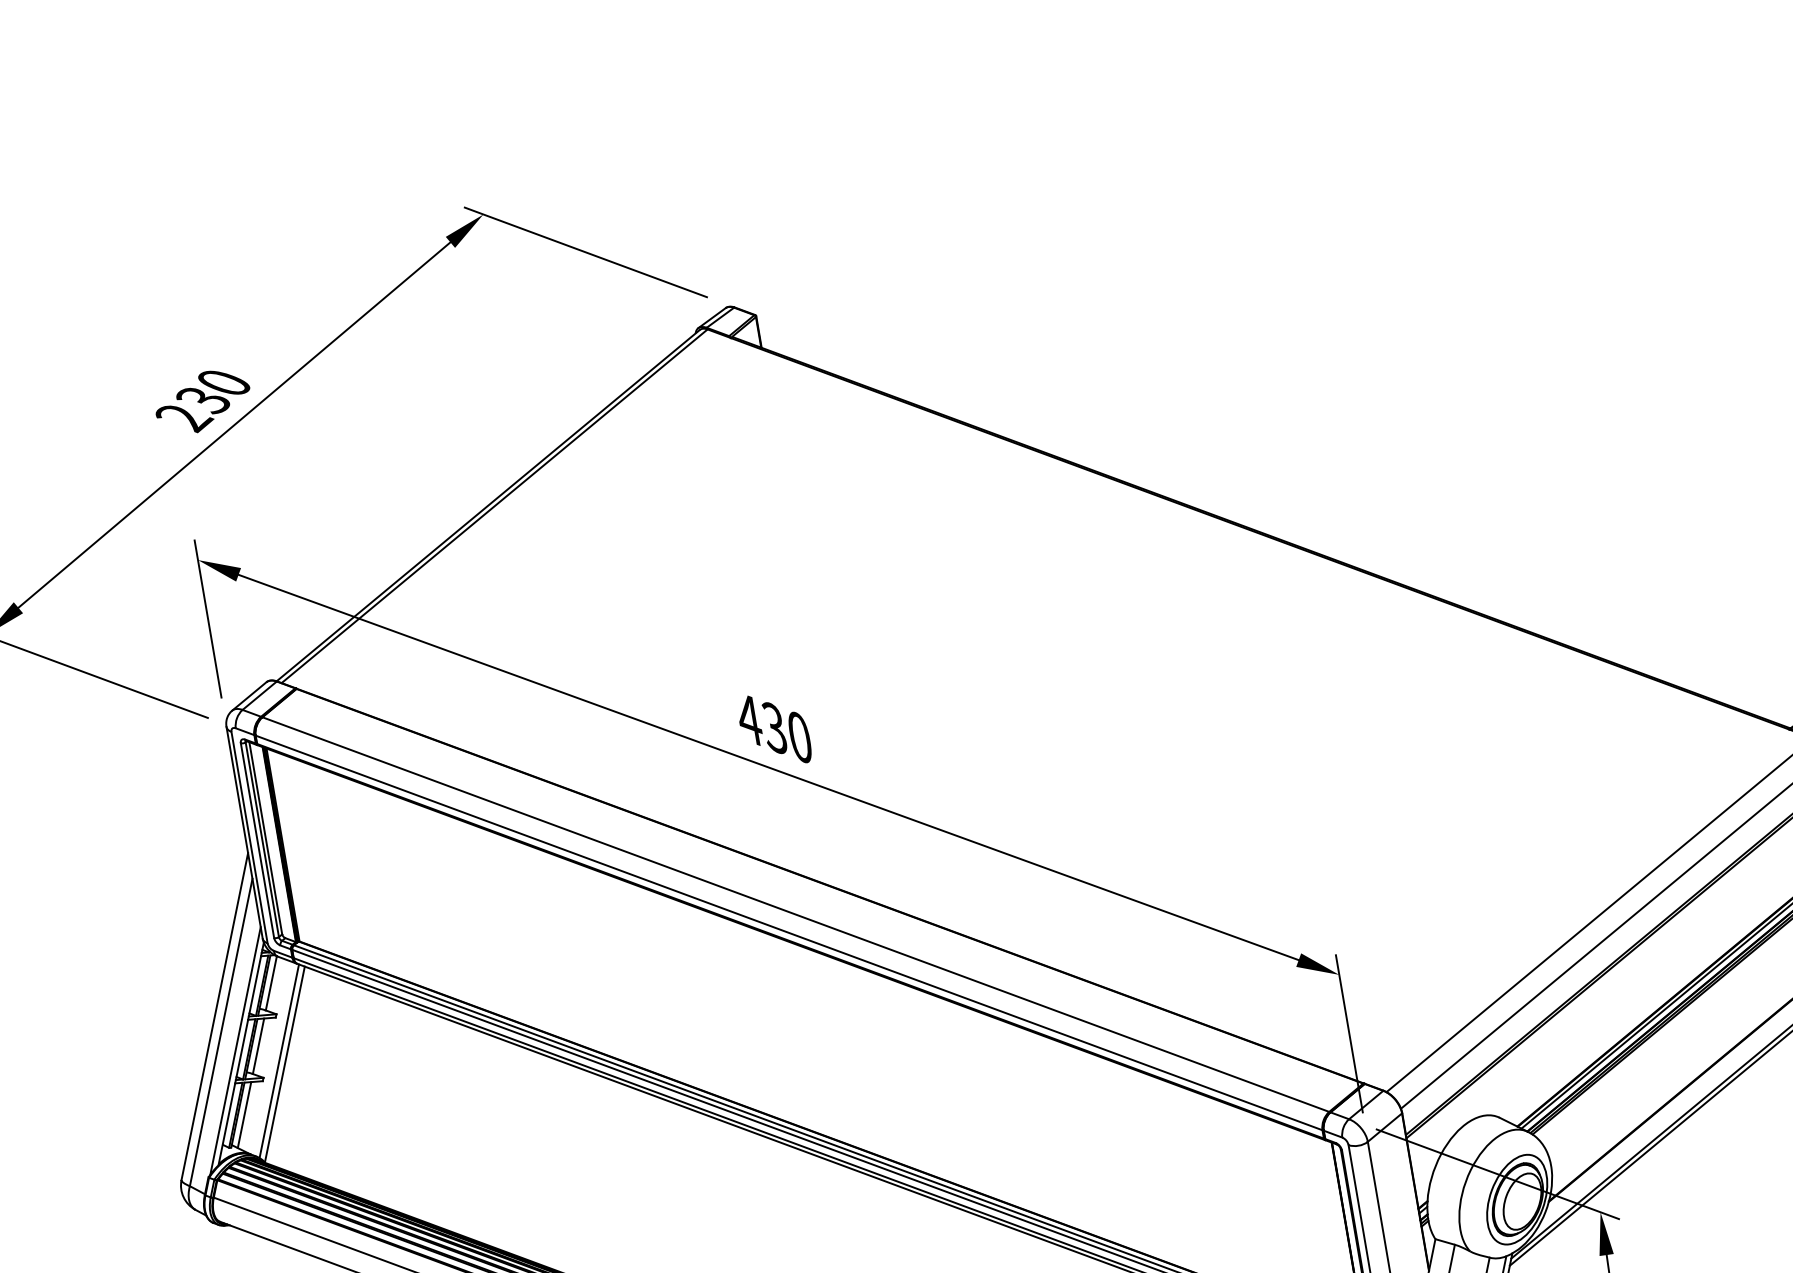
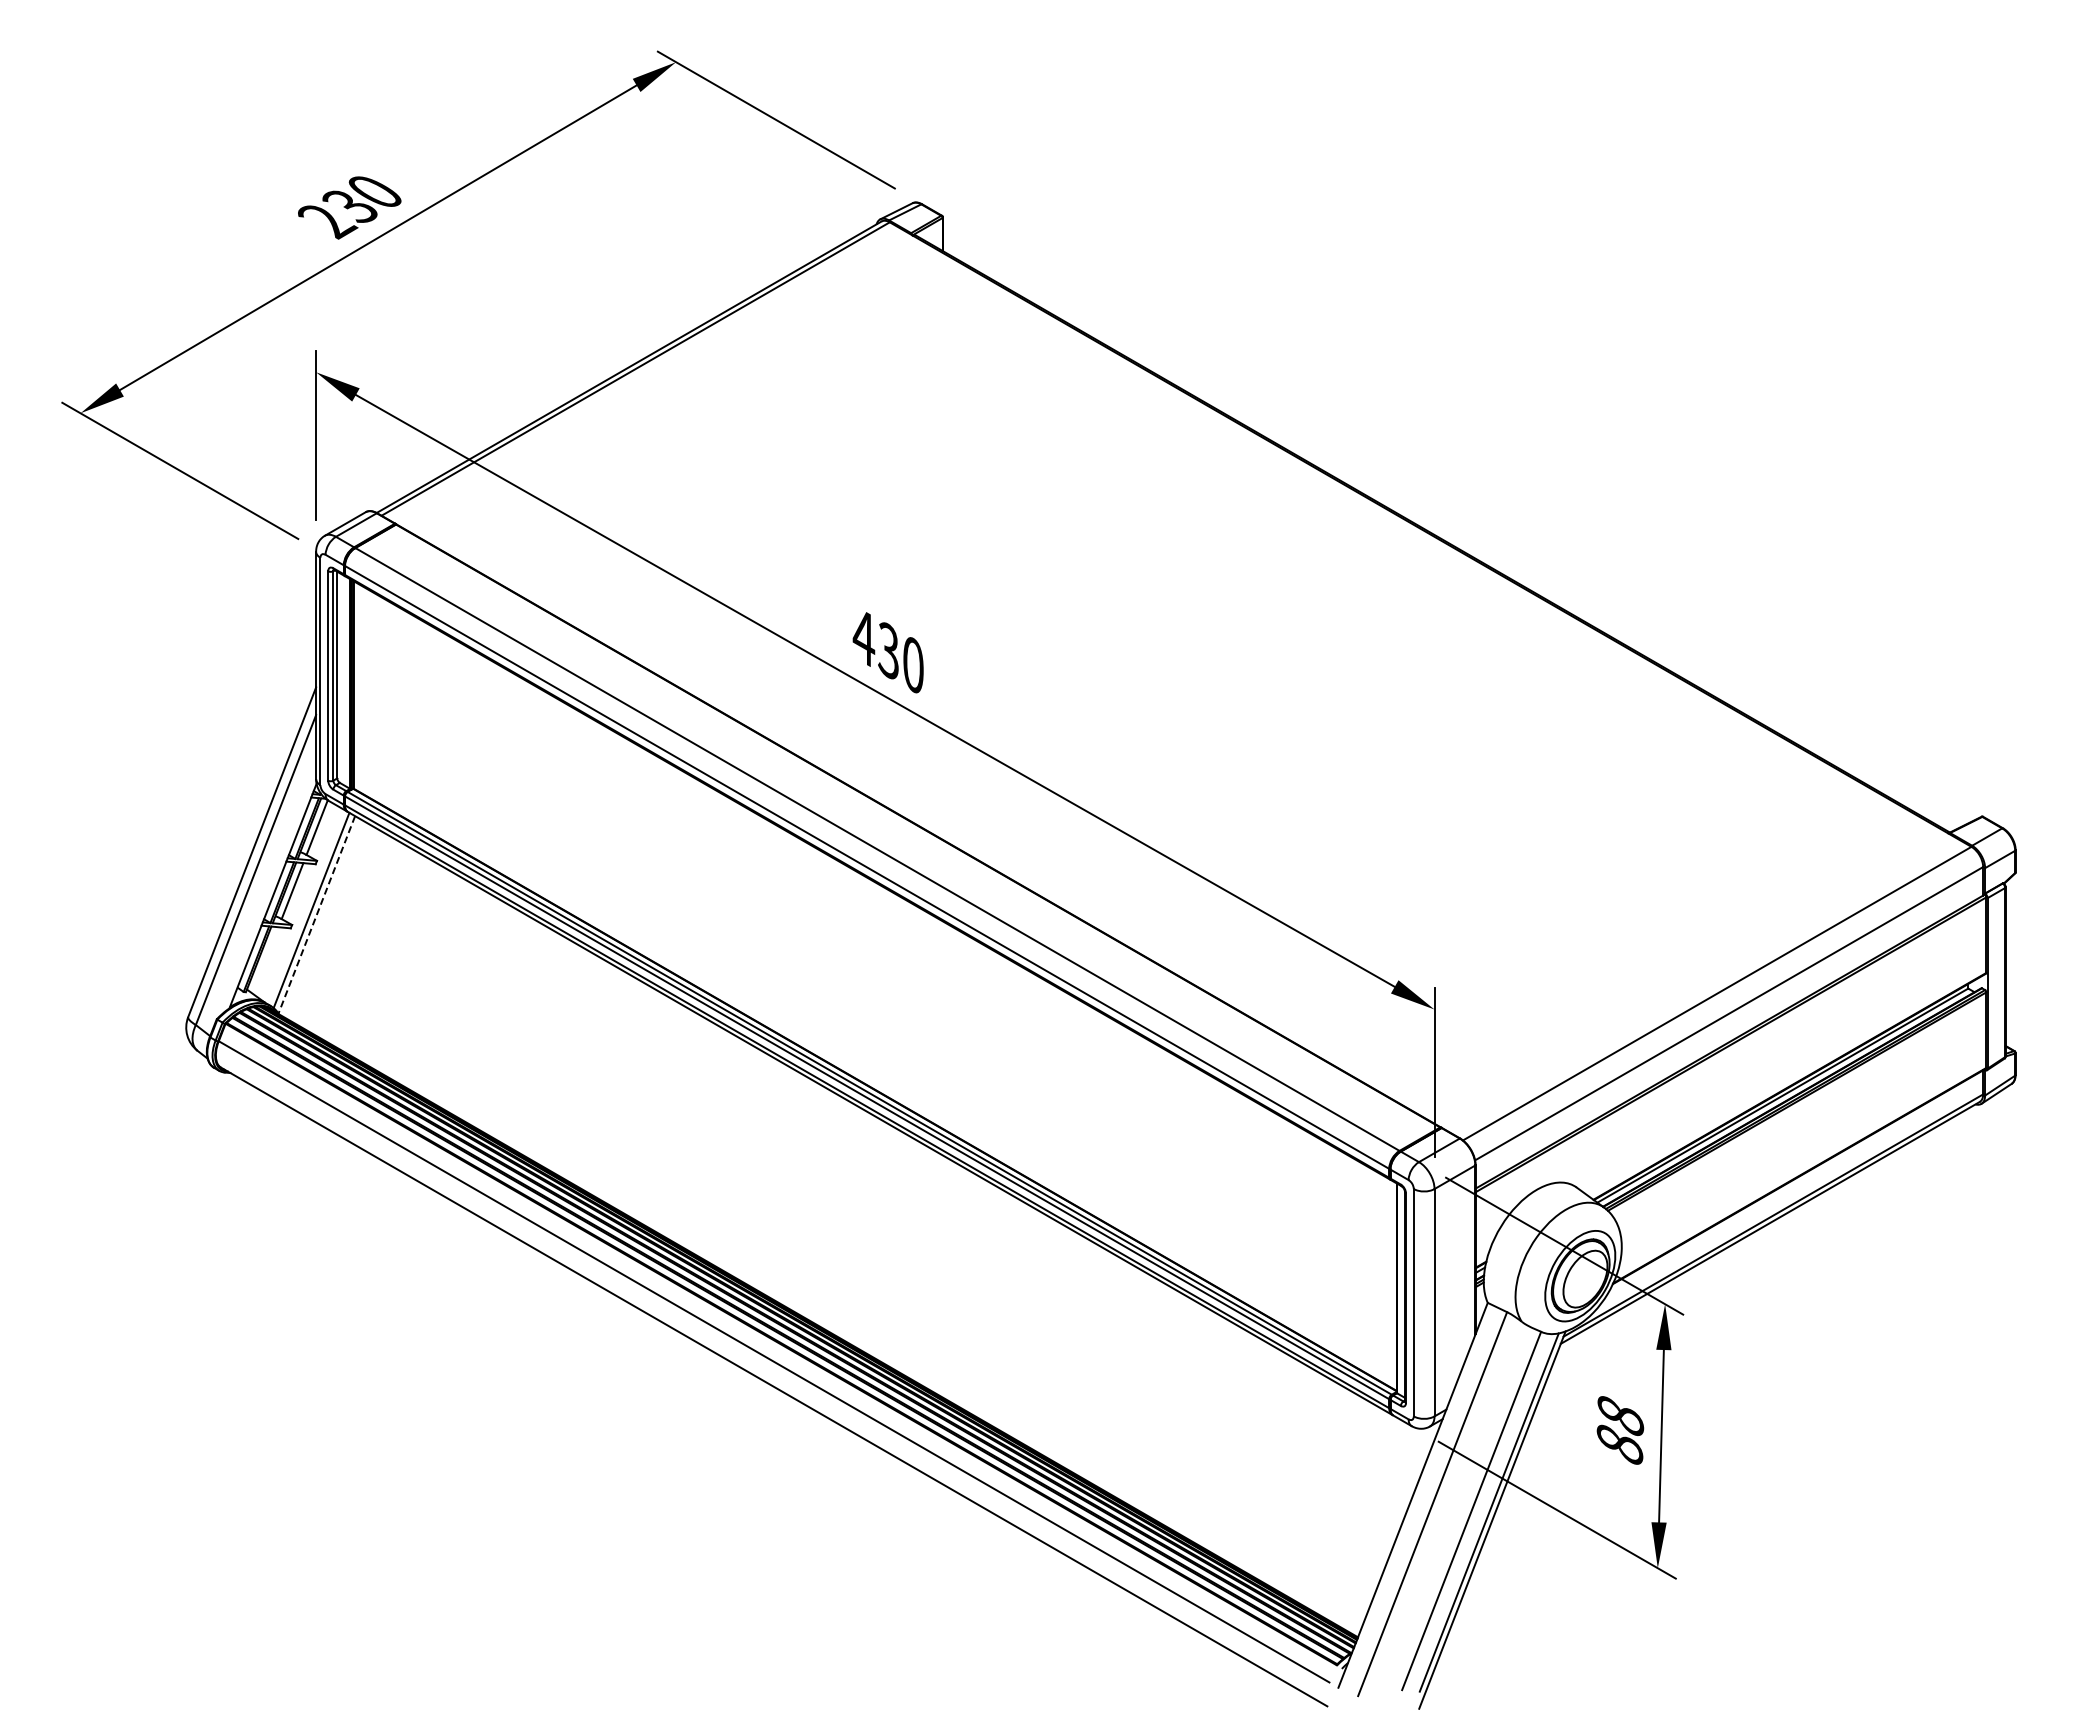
line: (235, 1050) -> (267, 891), removed
line: (284, 1064) -> (316, 914), solid -> dashed
line: (244, 1115) -> (265, 960), removed

